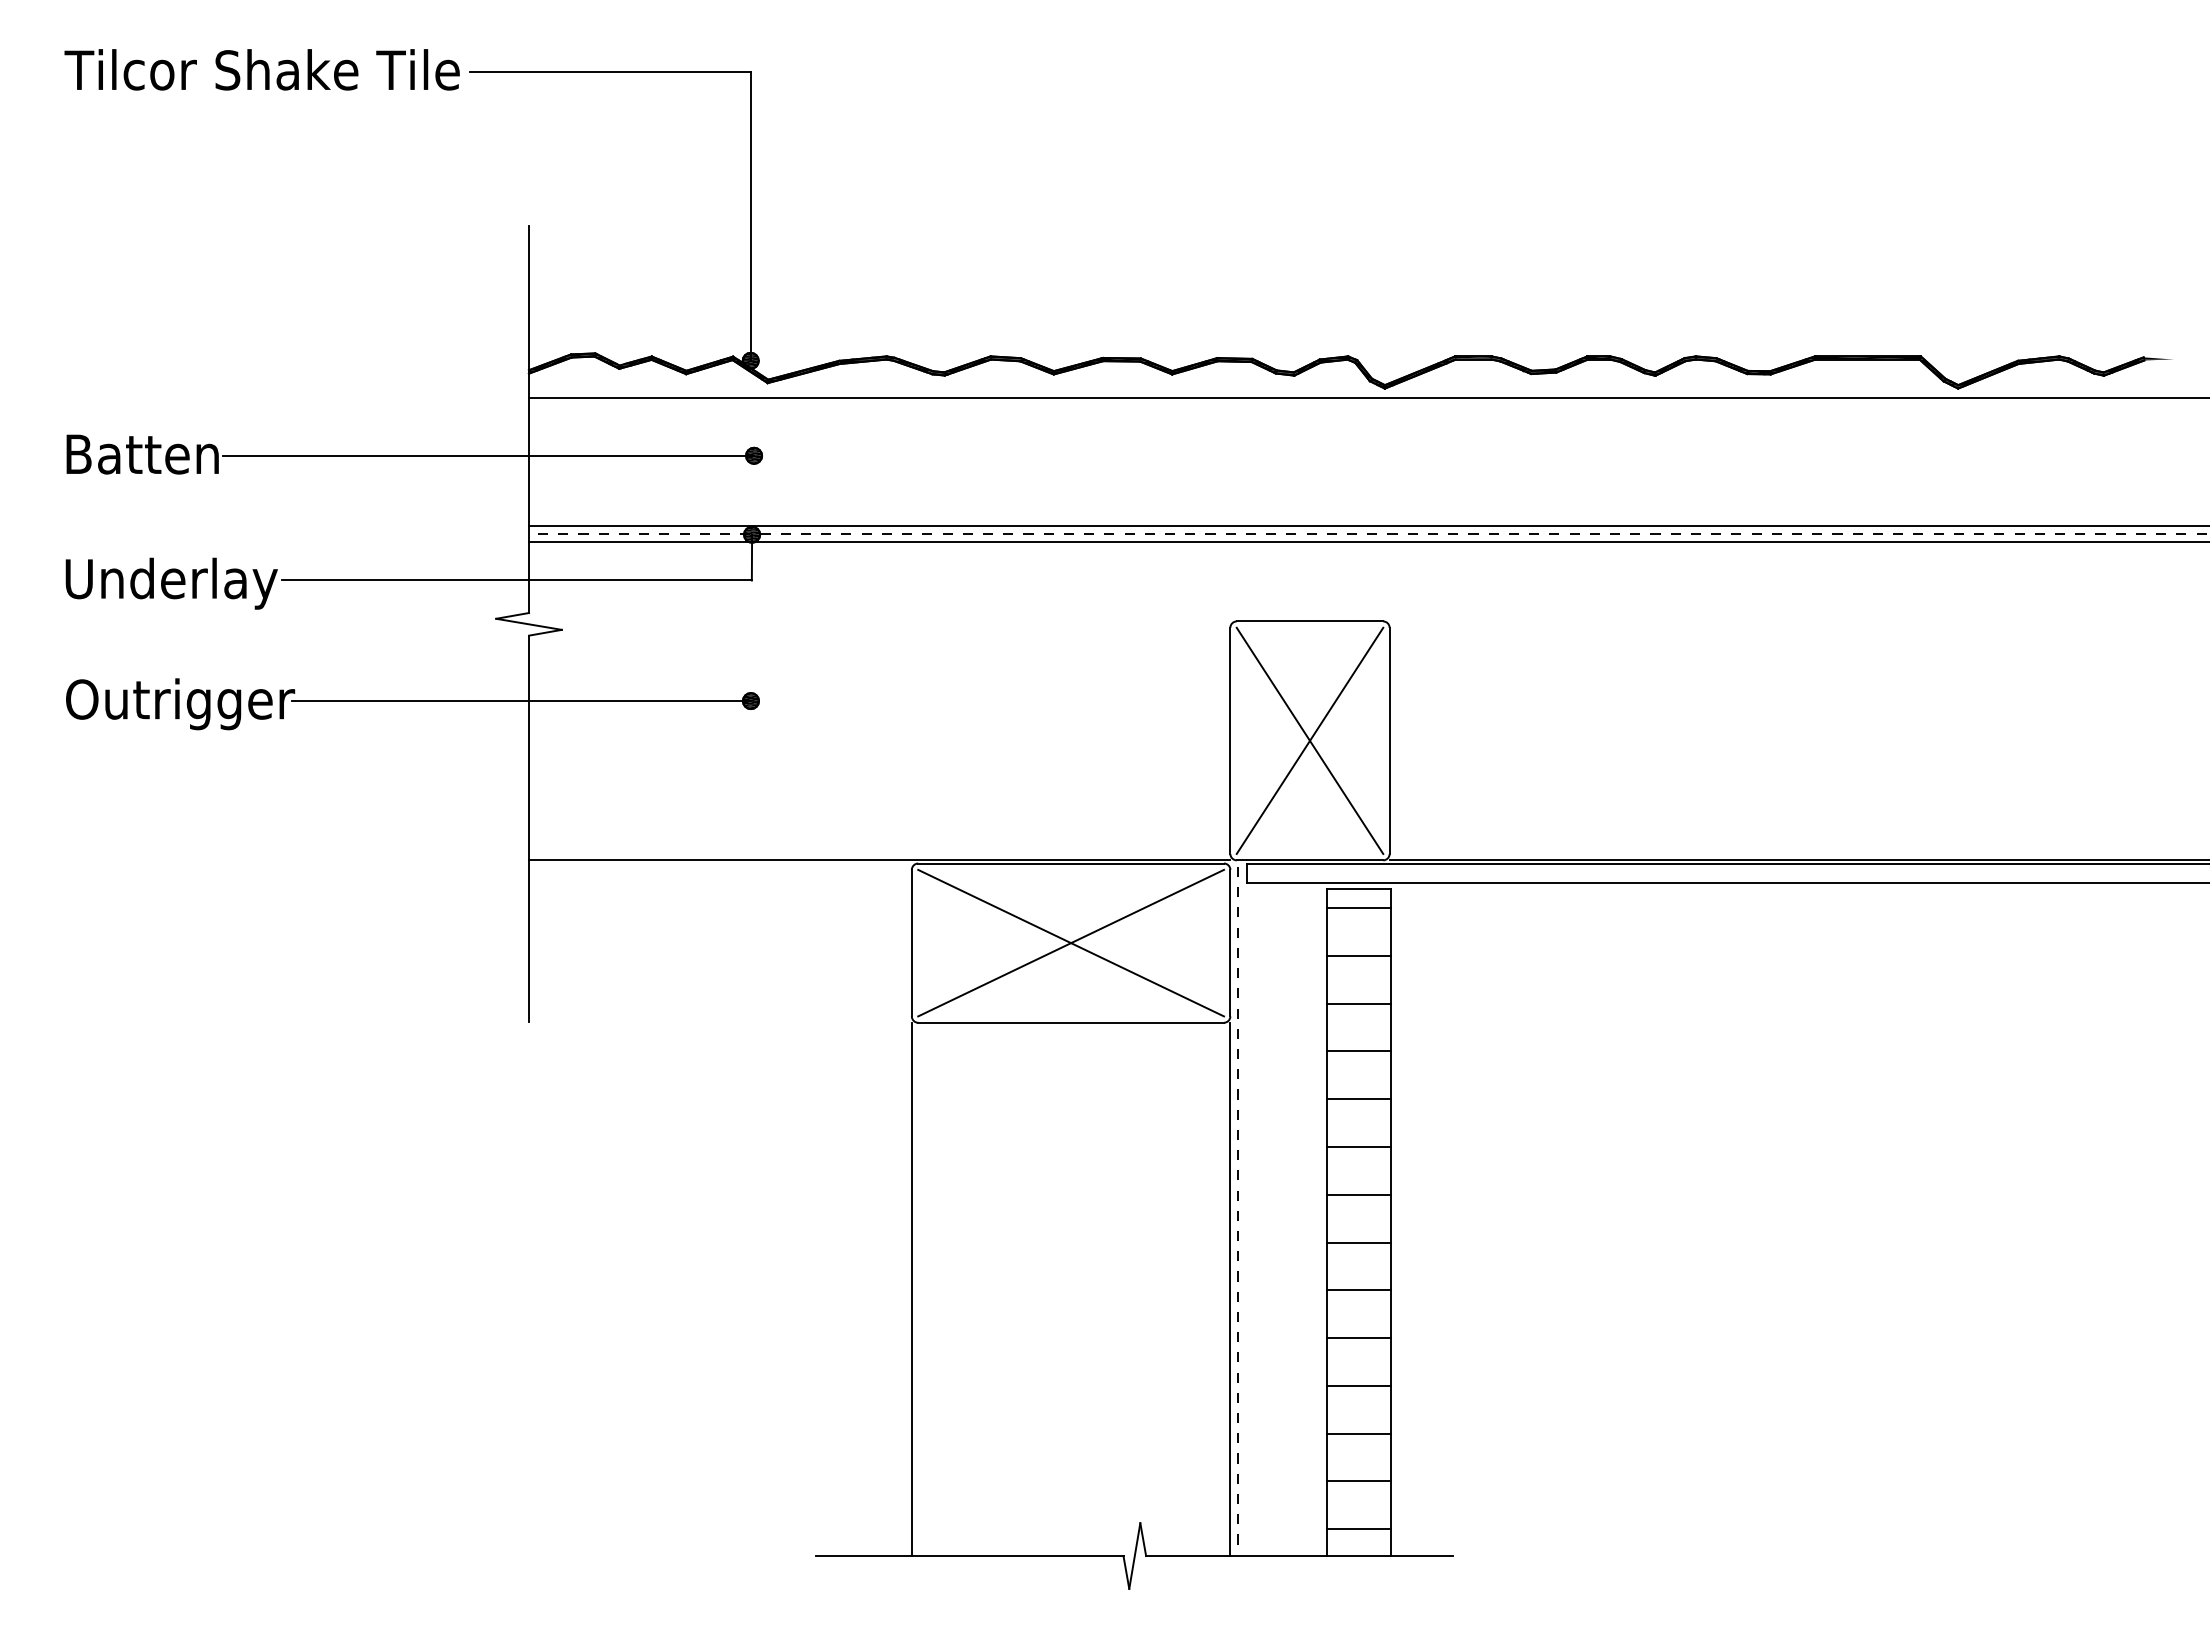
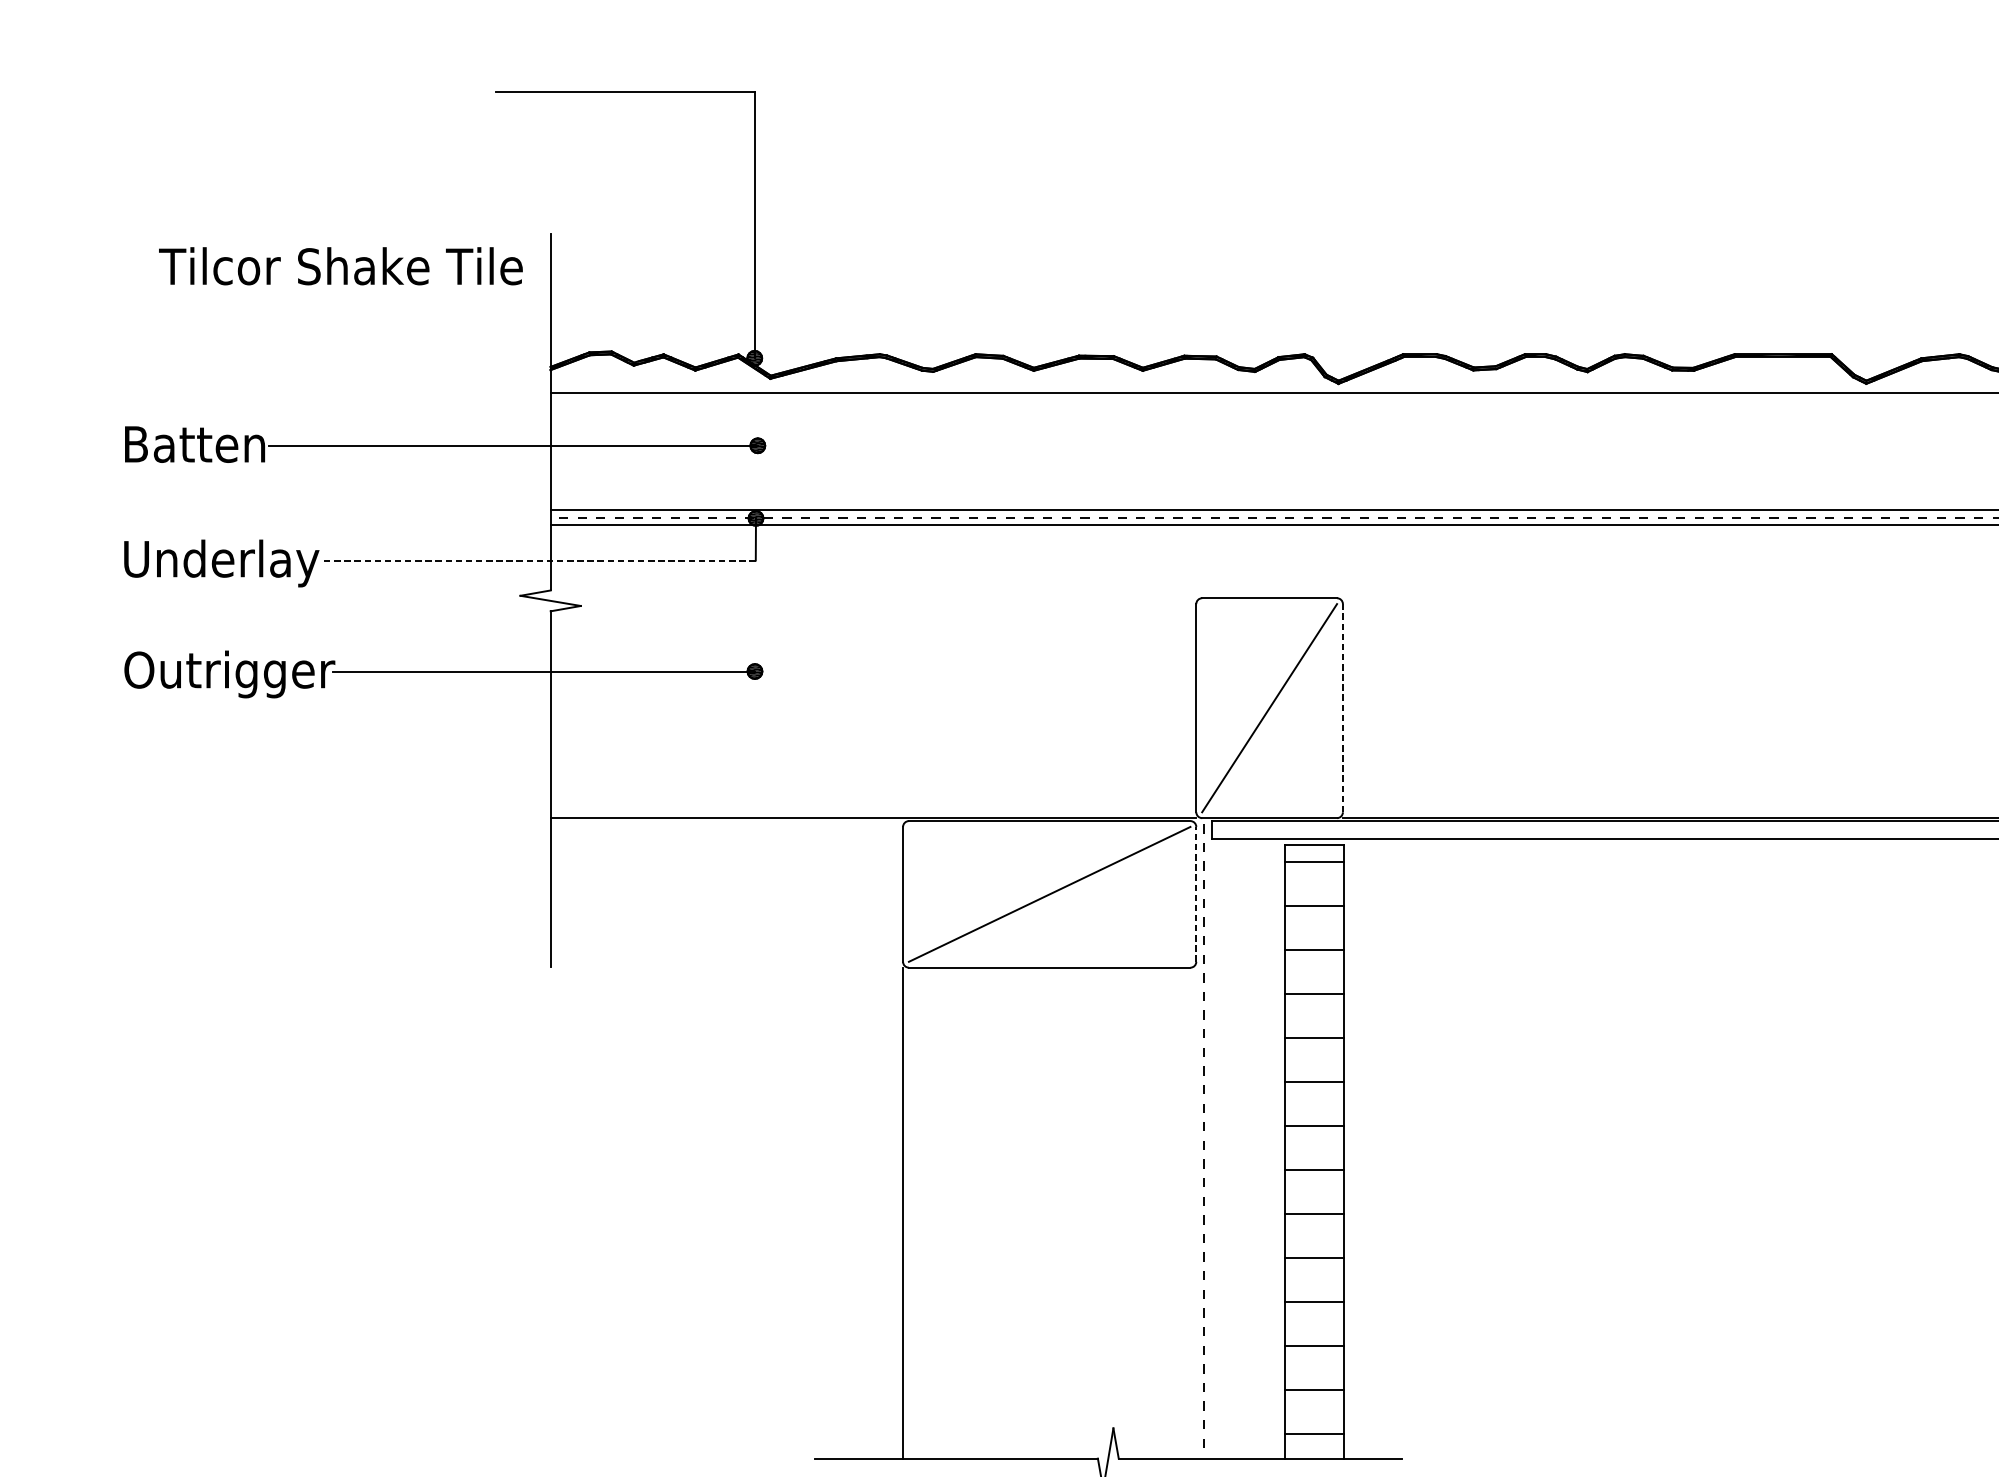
text: (261, 69) -> (340, 265), moved
line: (516, 580) -> (539, 560), solid -> dashed
line: (1309, 740) -> (1269, 707), removed
line: (1389, 740) -> (1342, 707), solid -> dashed
line: (1071, 942) -> (1050, 893), removed
line: (1230, 942) -> (1196, 893), solid -> dashed
line: (1230, 1289) -> (1196, 1213), removed

